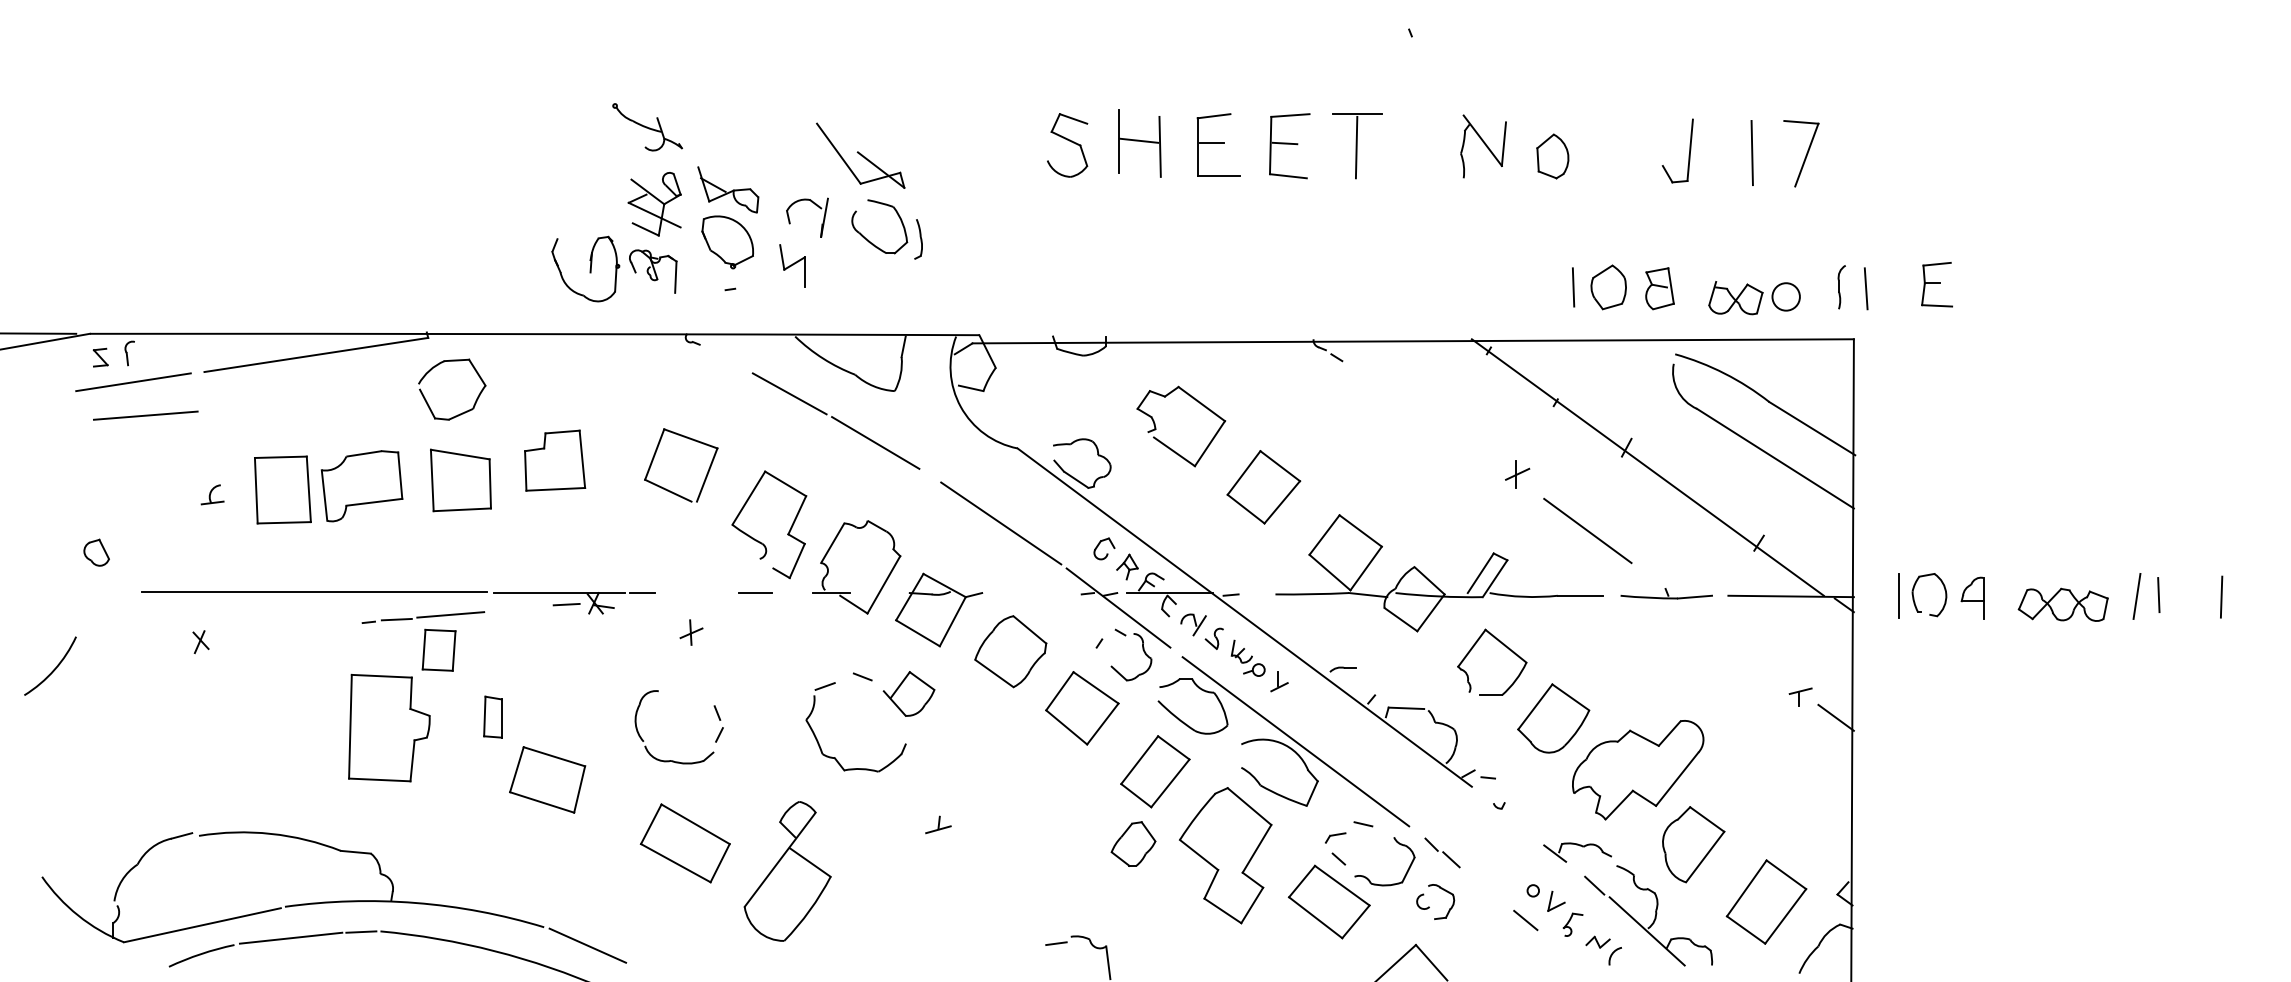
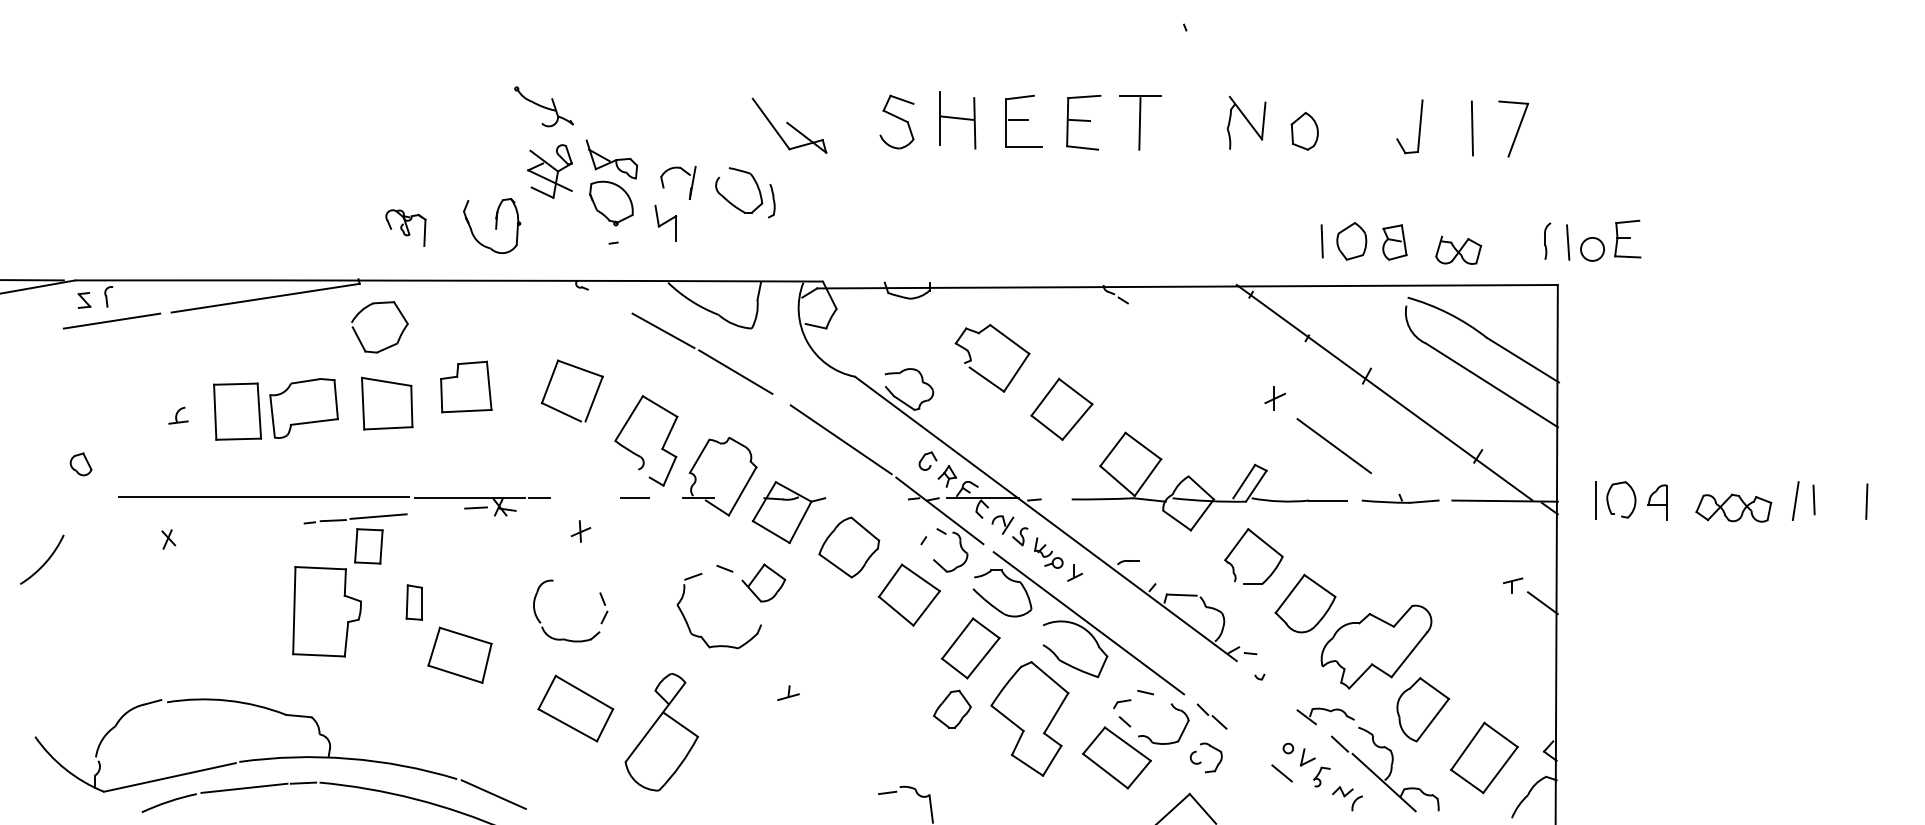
part: (860, 155) -> (789, 125), moved
part: (653, 271) -> (406, 228), moved
circle: (1785, 296) -> (1591, 249), moved
line: (145, 415) -> (122, 349), removed

